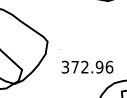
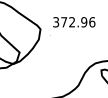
text: (87, 67) -> (74, 22), moved

